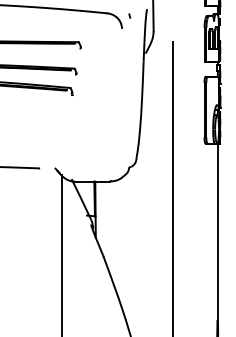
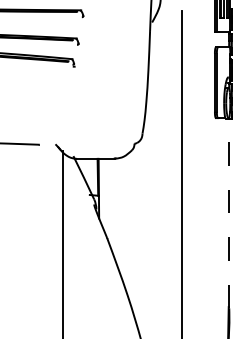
line: (218, 232) -> (229, 213), solid -> dashed

